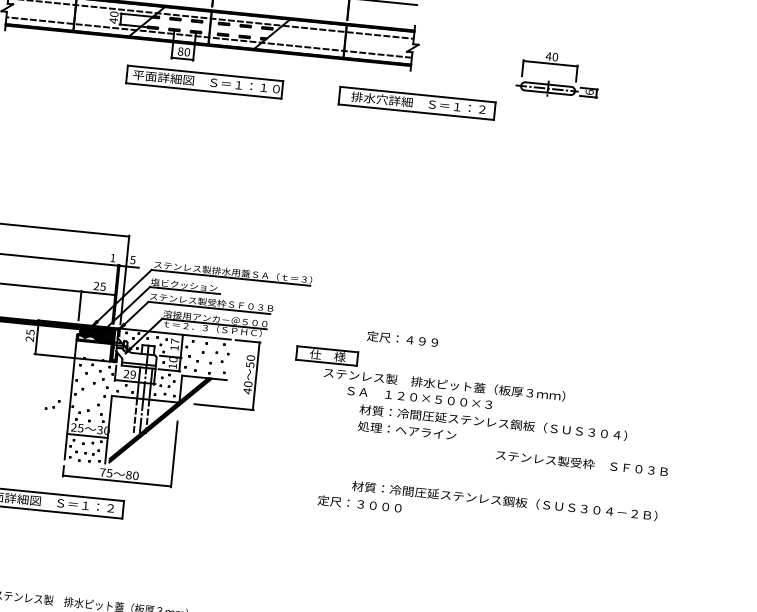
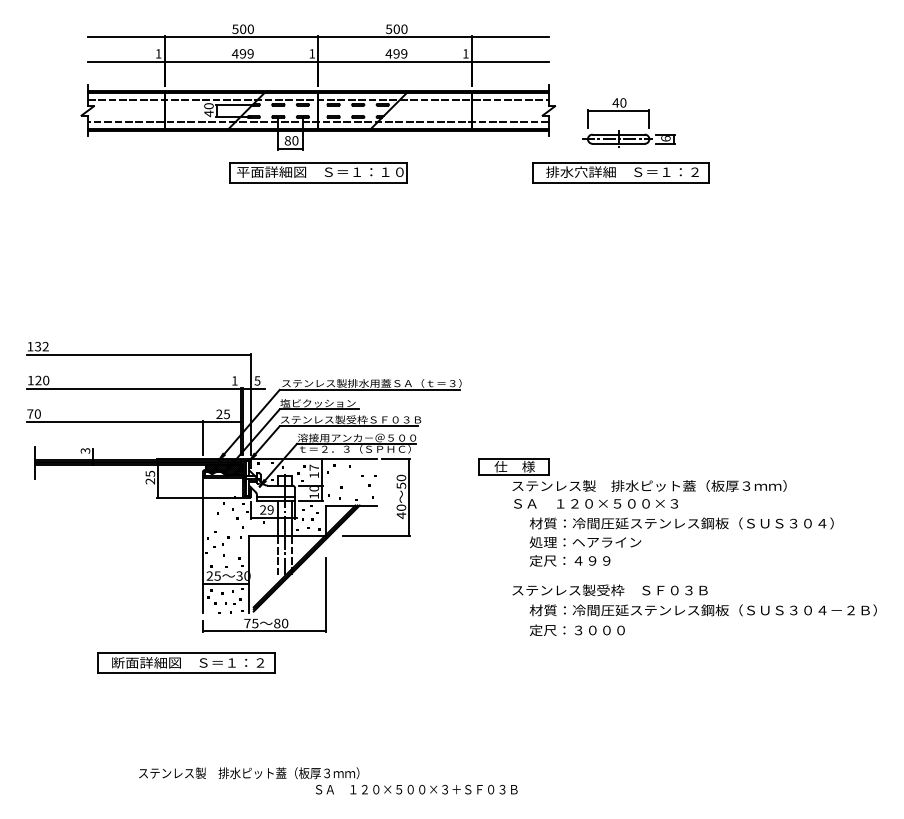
part: (559, 65) -> (628, 111), moved
part: (416, 103) -> (620, 172), moved
text: (403, 339) -> (570, 560), moved
part: (430, 372) -> (632, 474), moved
part: (52, 404) -> (221, 541), moved
text: (581, 463) -> (609, 590), moved
text: (359, 503) -> (577, 629), moved

